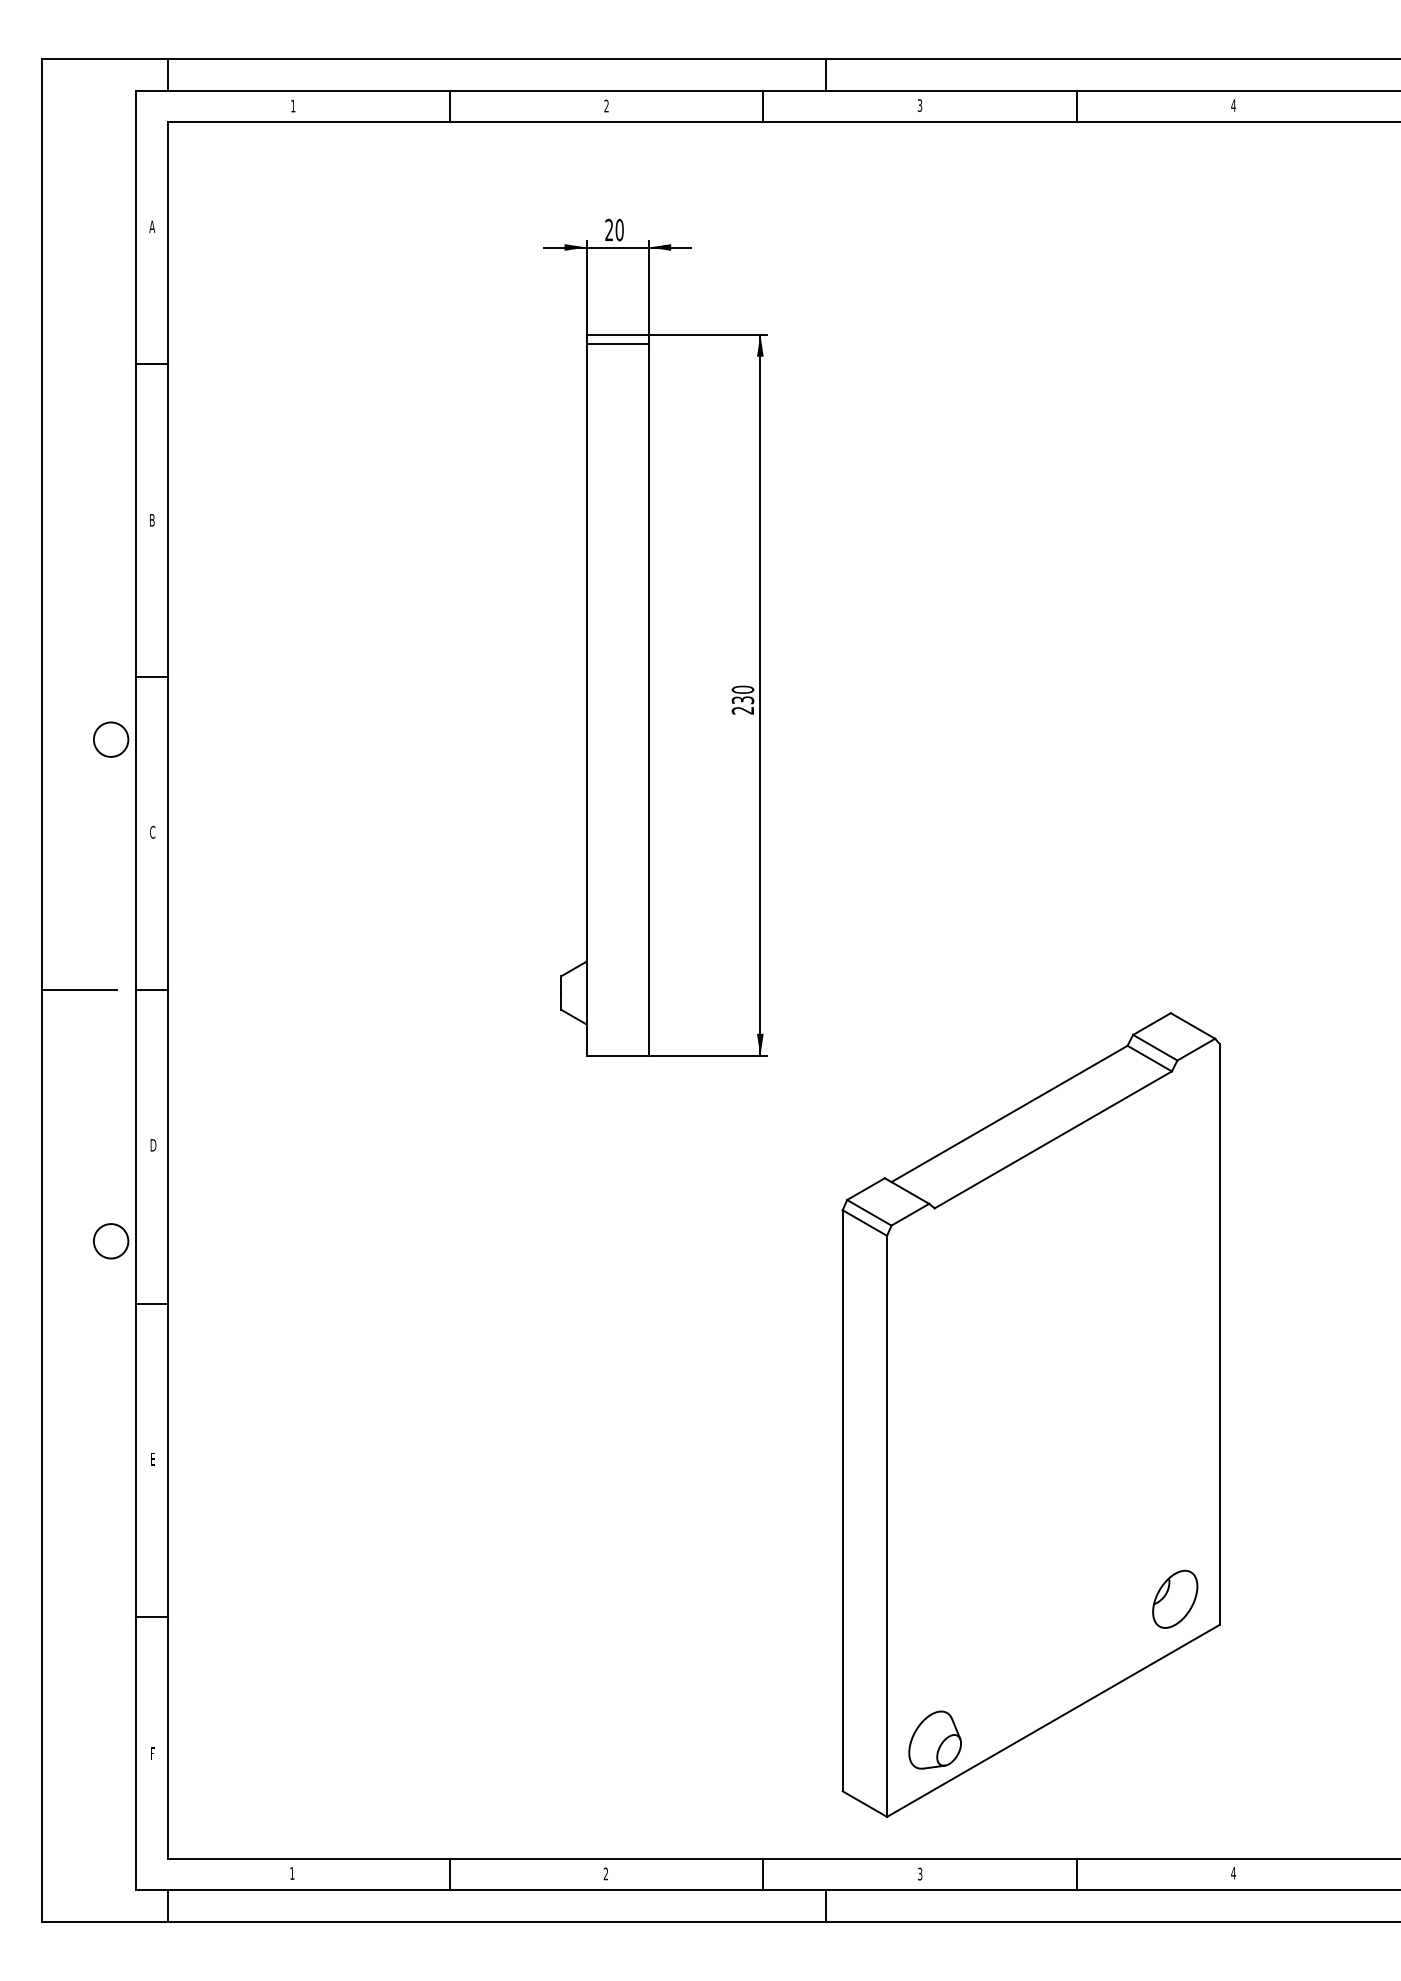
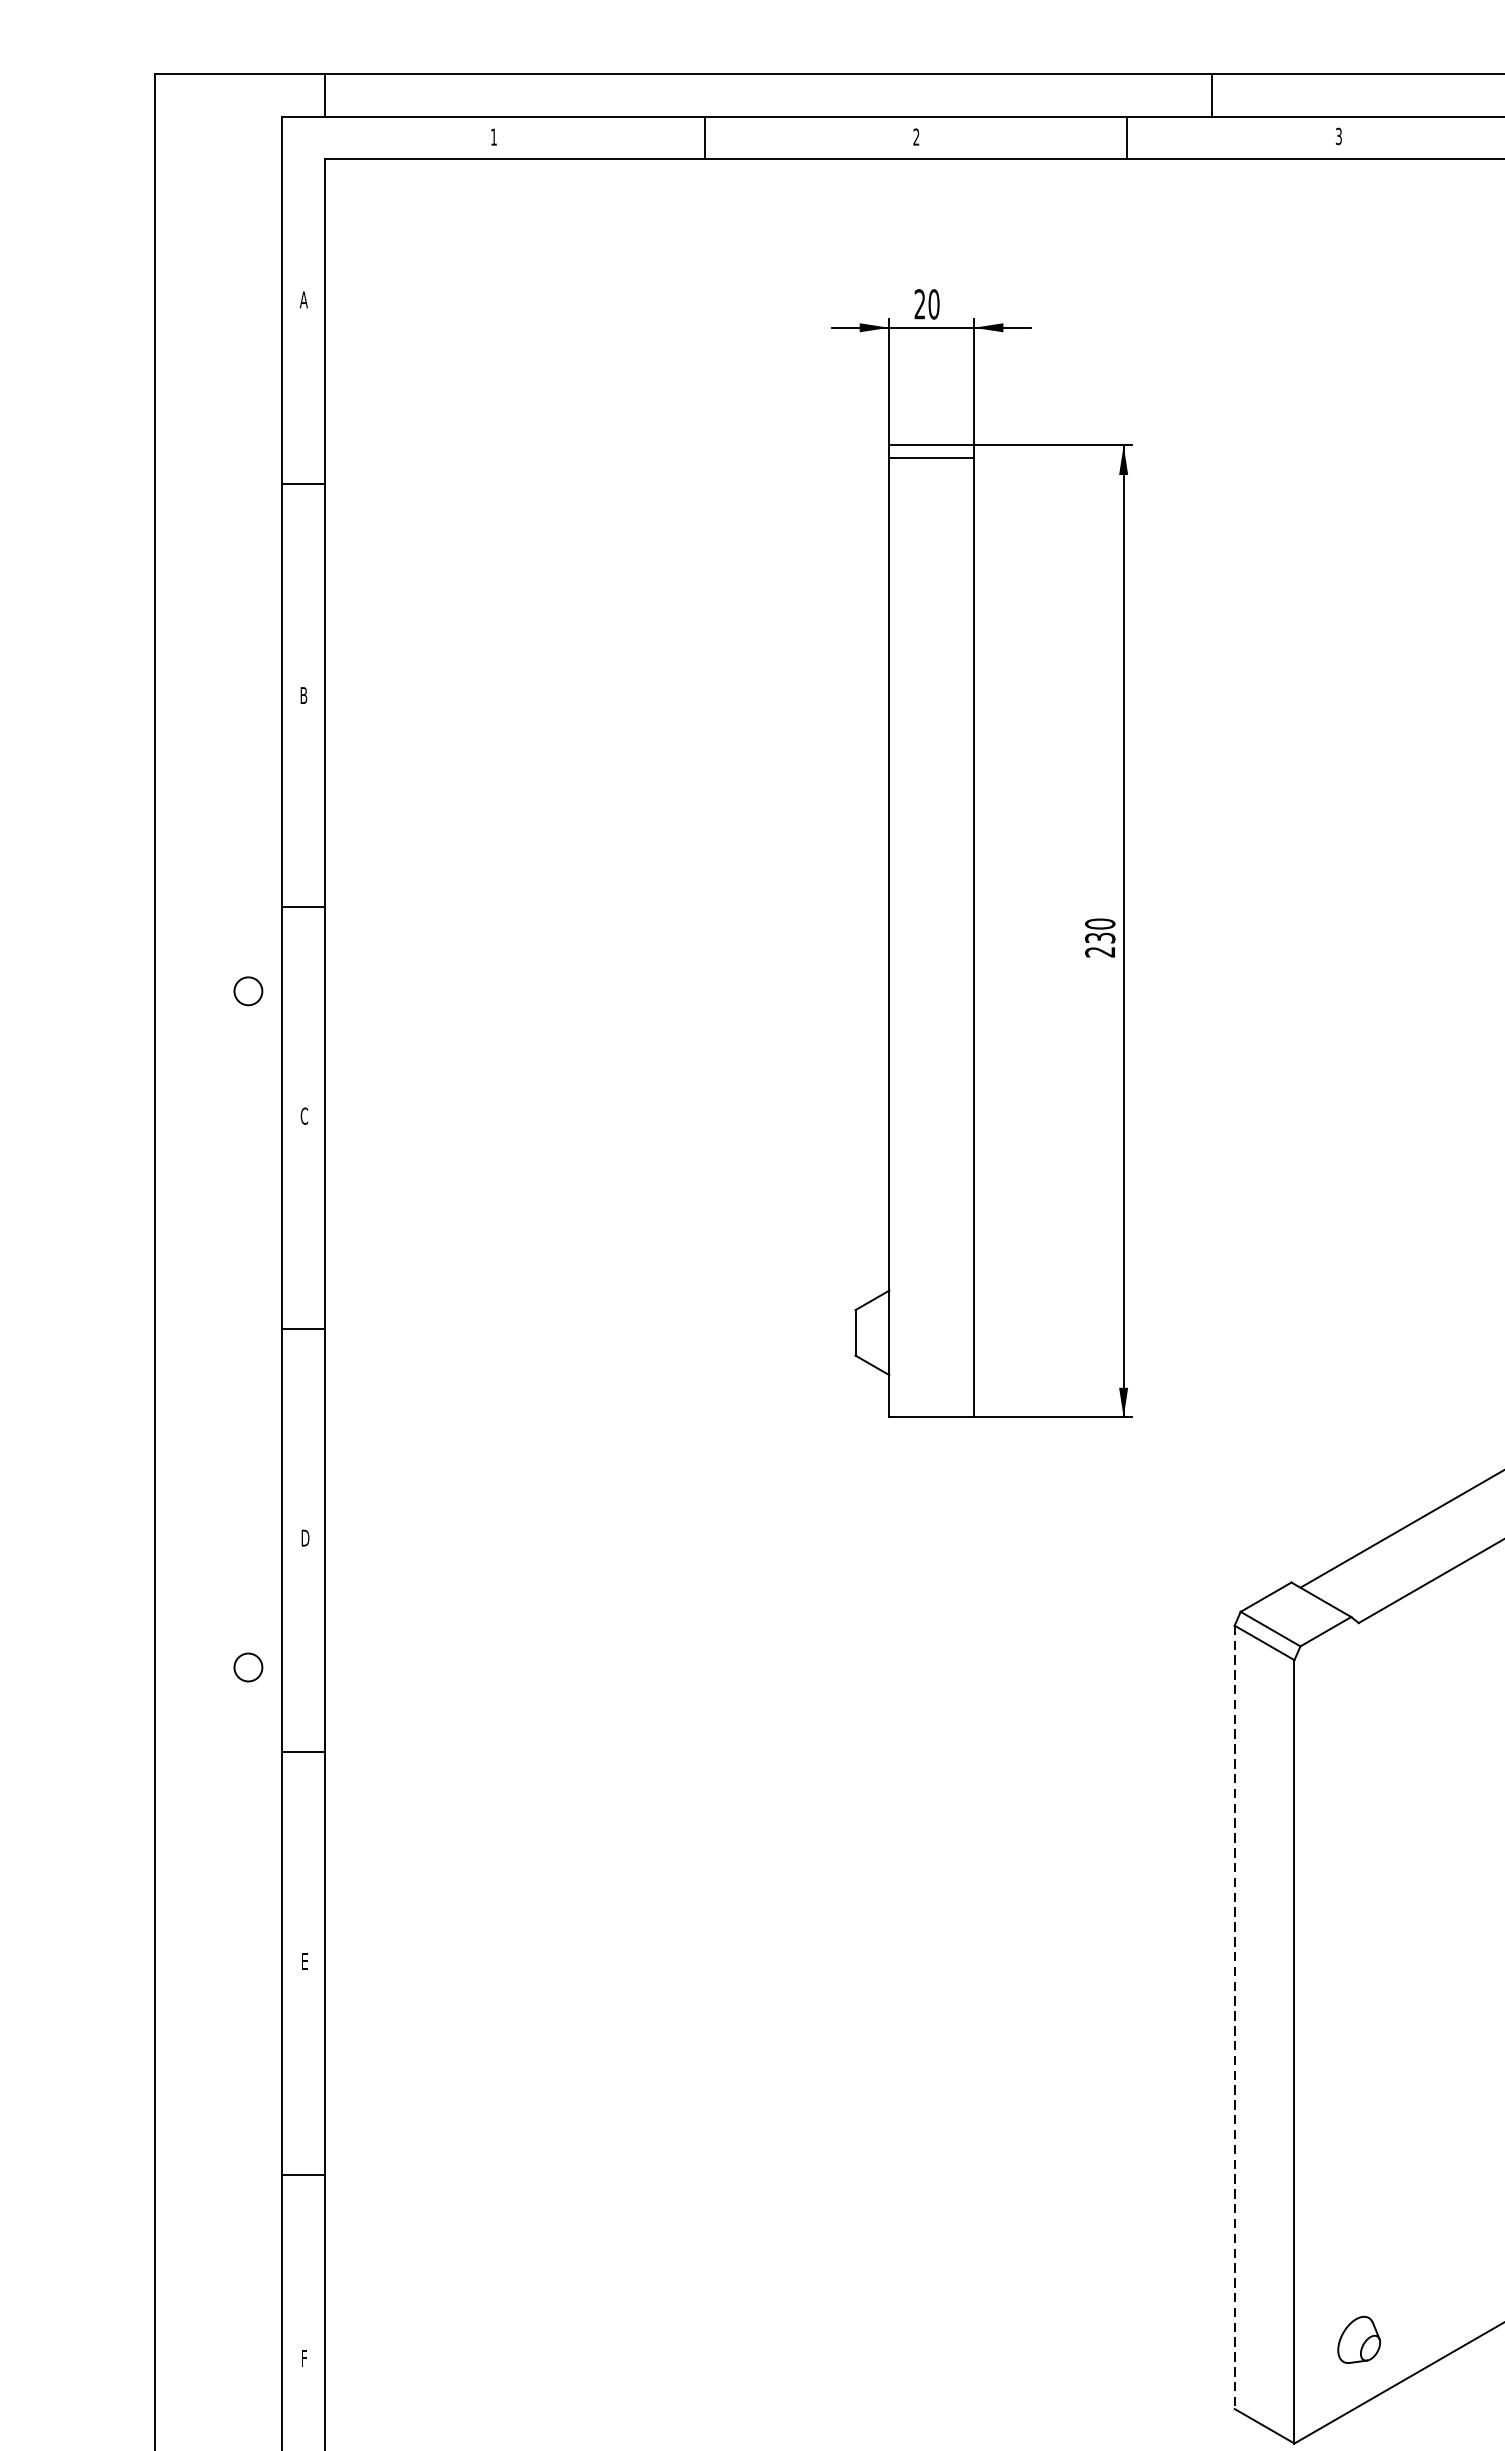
circle: (110, 739) -> (247, 991), size x0.6
line: (79, 990) -> (205, 1329), removed
circle: (110, 1241) -> (247, 1667), size x0.6
line: (842, 1500) -> (1234, 2016), solid -> dashed
part: (934, 1739) -> (1358, 2339), size x0.6

